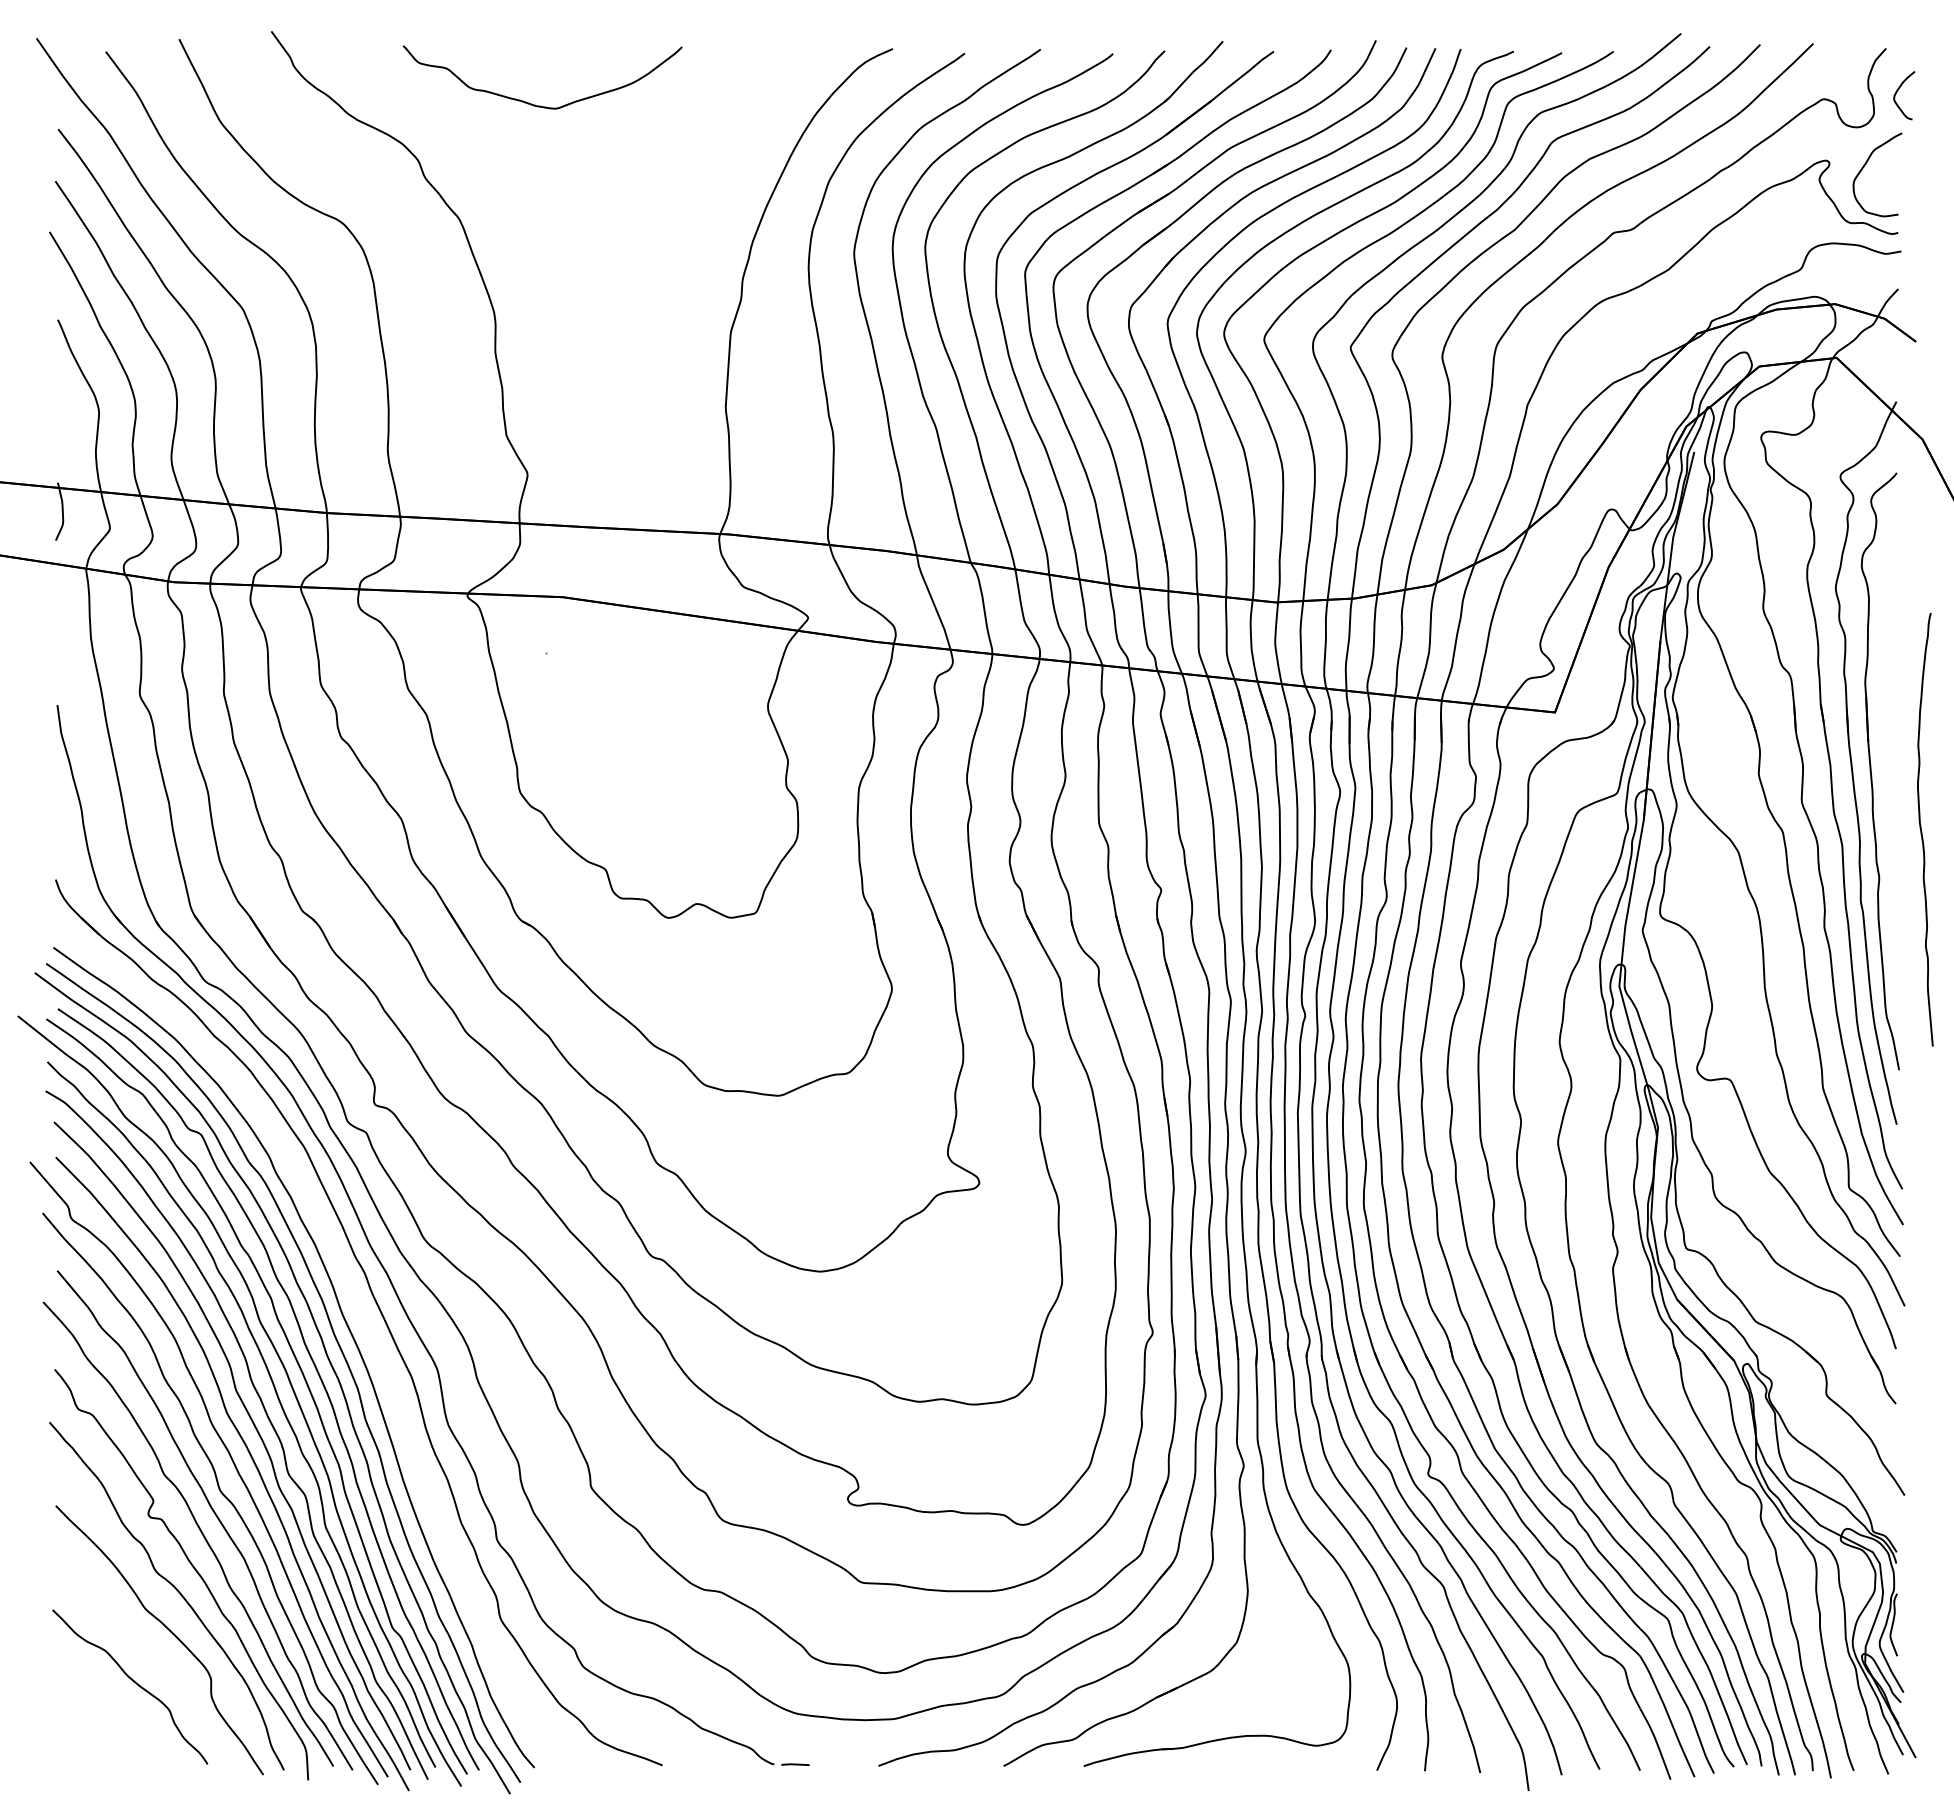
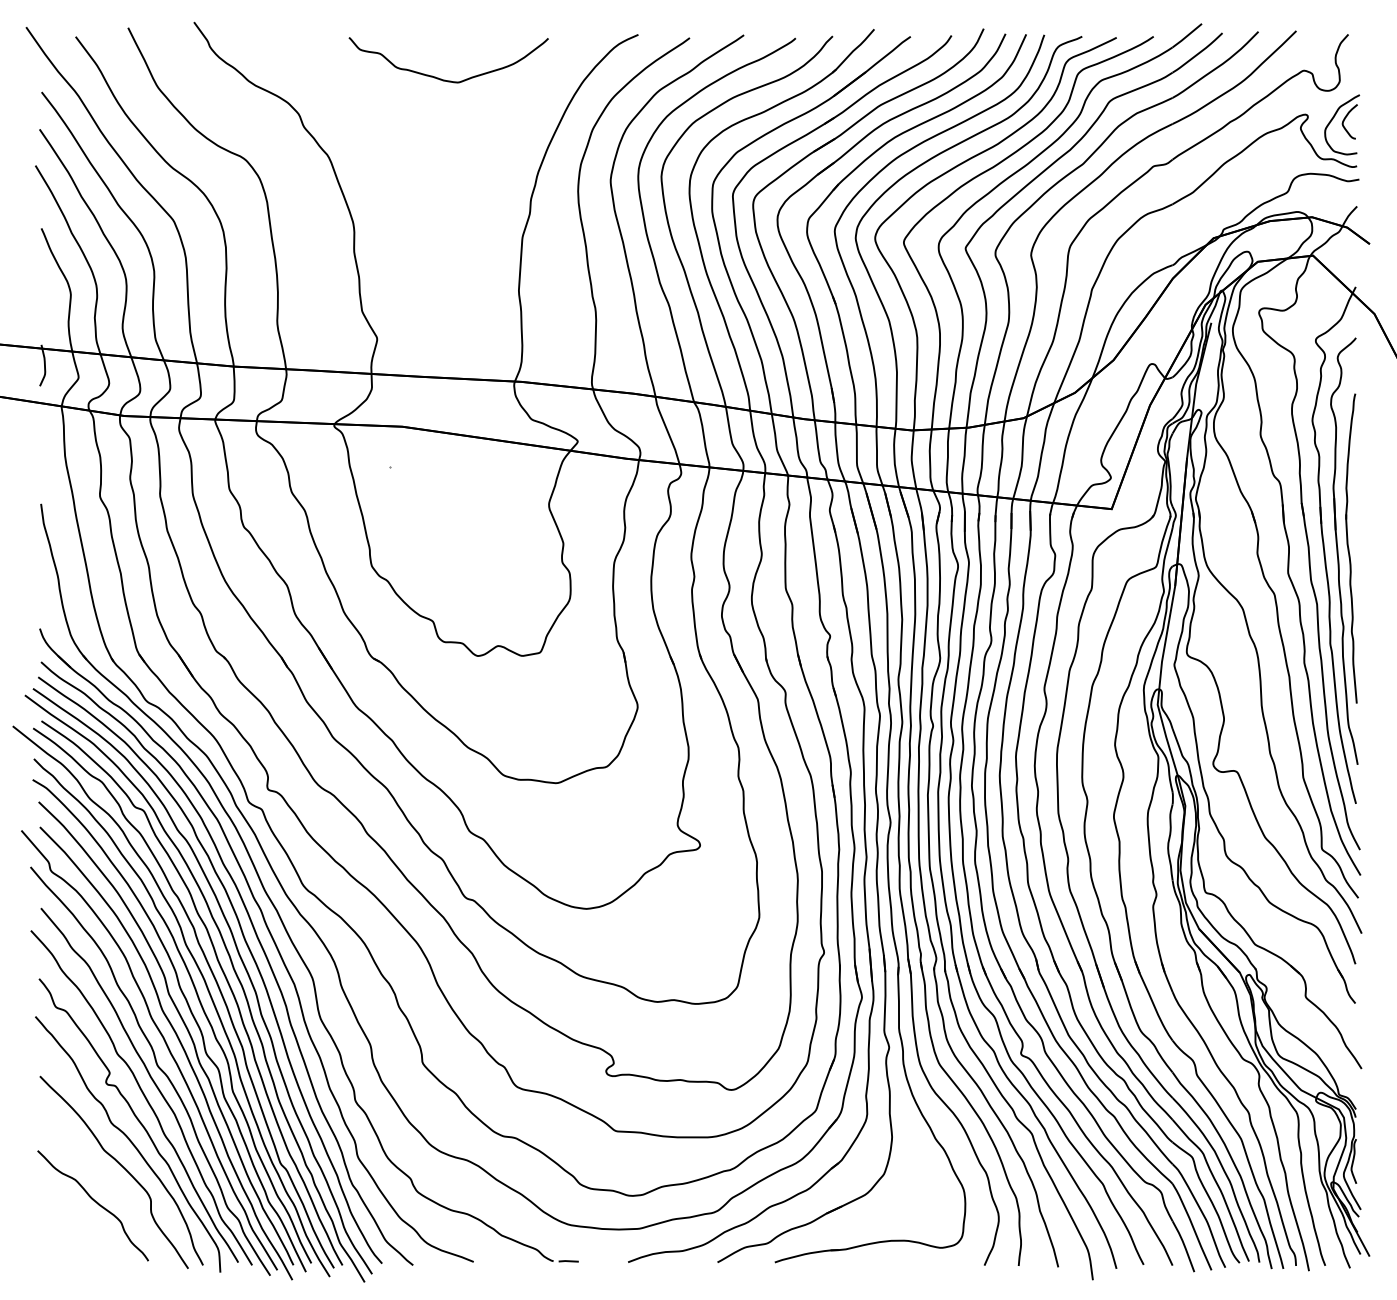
curve: (1897, 92) -> (1345, 119), moved
curve: (532, 103) -> (441, 78), moved
part: (1925, 829) -> (1351, 548), moved
curve: (365, 1325) -> (261, 947), added

